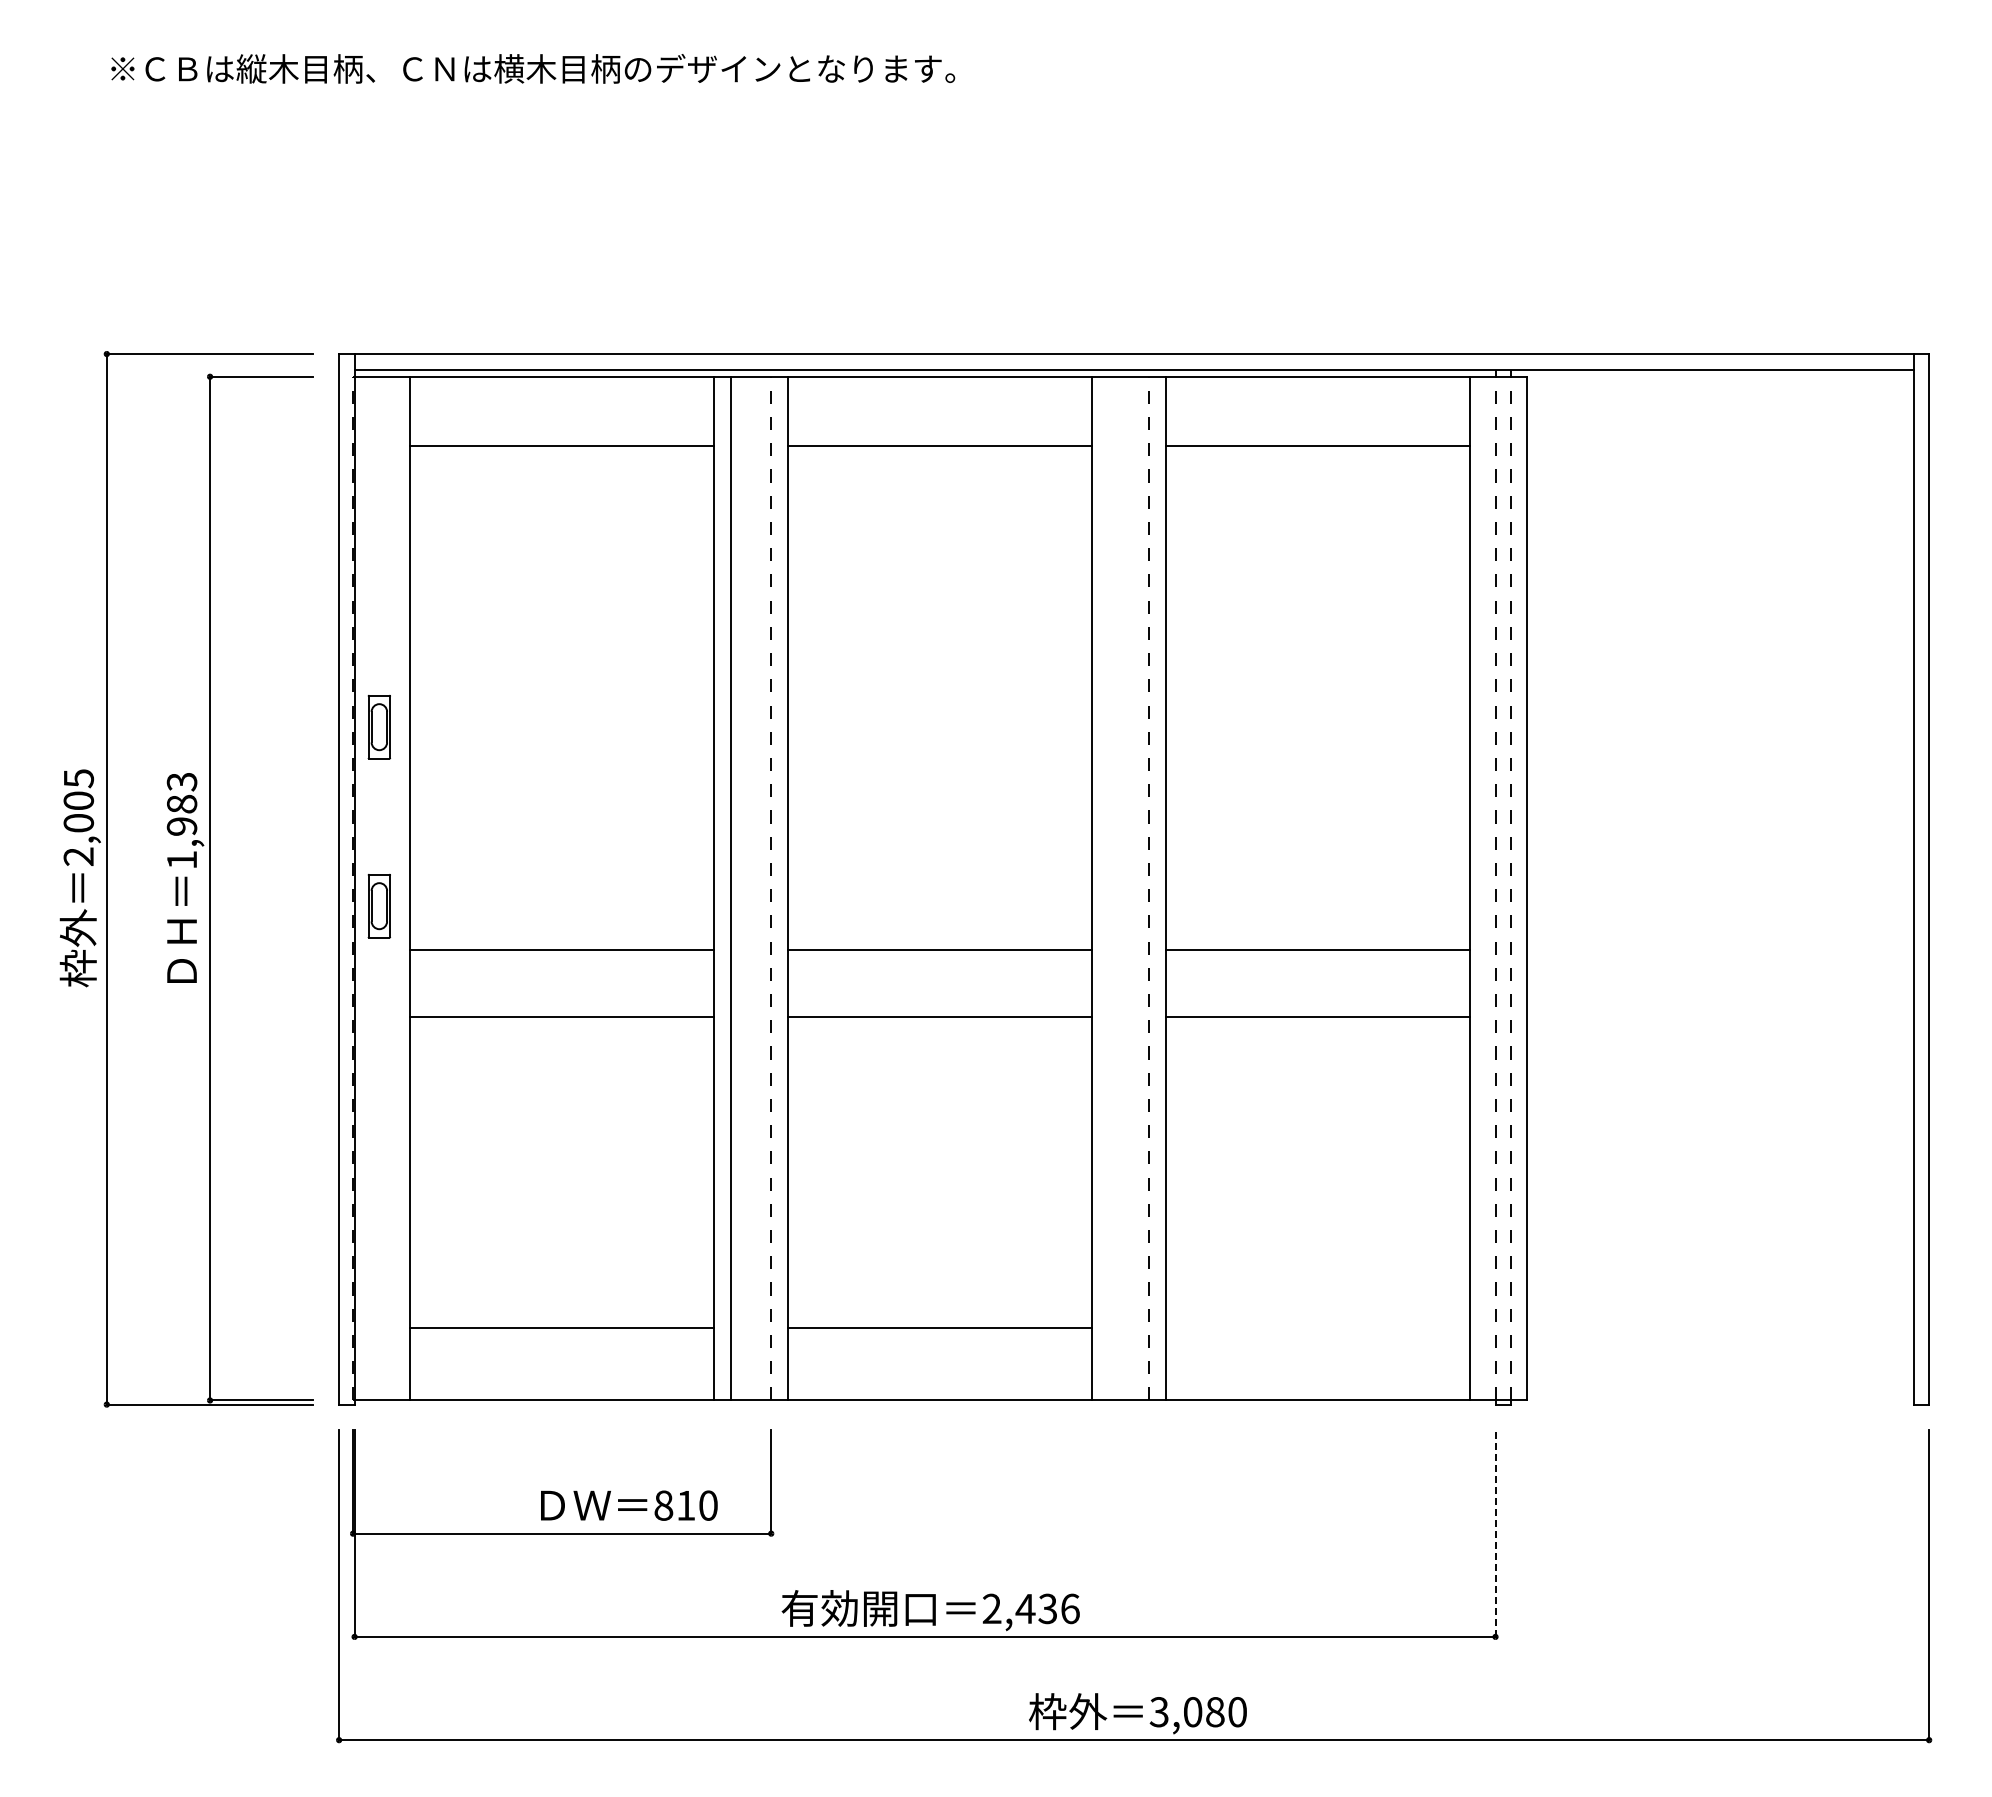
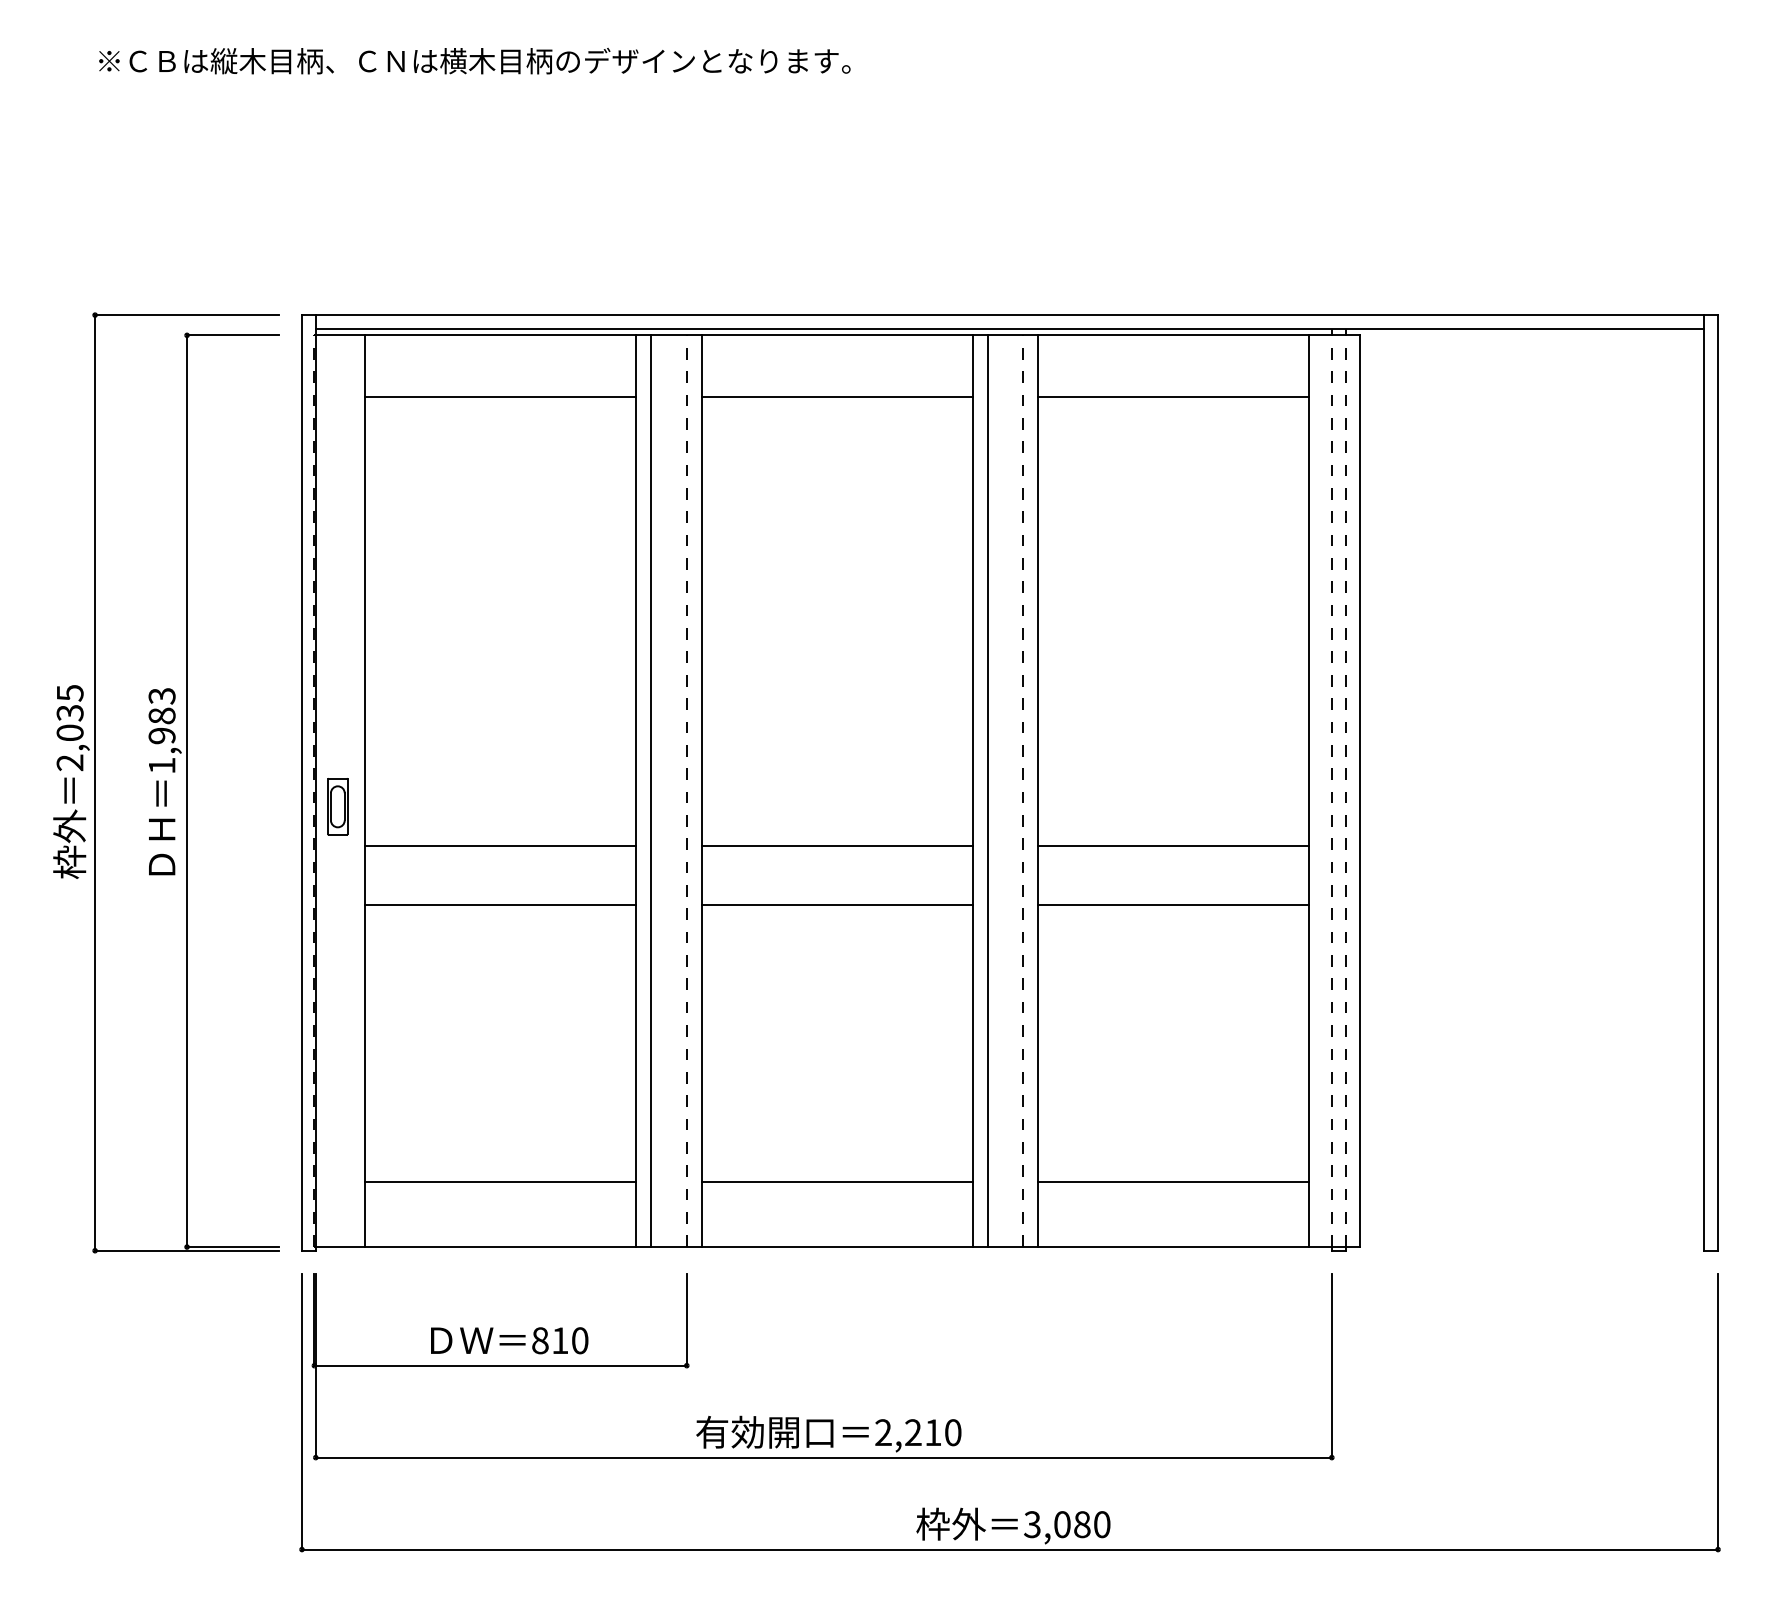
part: (378, 727) -> (337, 647), removed
text: (78, 800) -> (69, 712), 2,005 -> 2,035
line: (1108, 888) -> (987, 791), added
line: (1317, 1327) -> (1173, 1182), added
text: (629, 1505) -> (509, 1340), moved
line: (1495, 1533) -> (1331, 1365), dashed -> solid
text: (1047, 1608) -> (932, 1432), 2,436 -> 2,210

